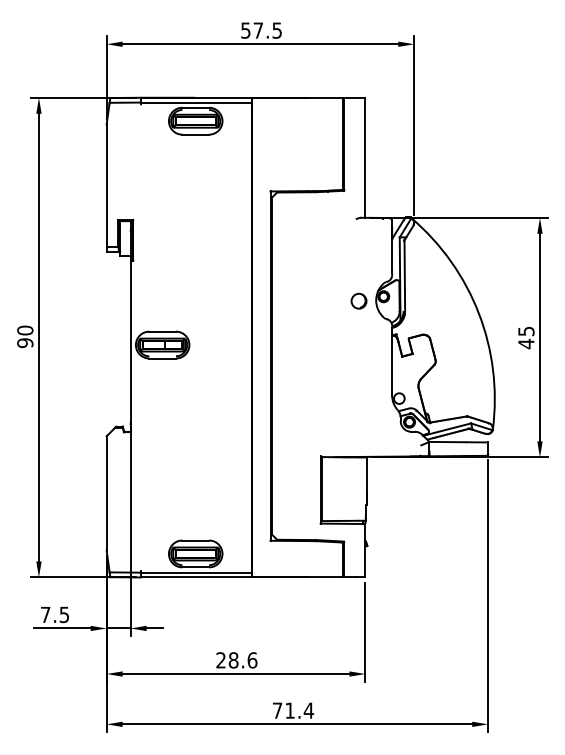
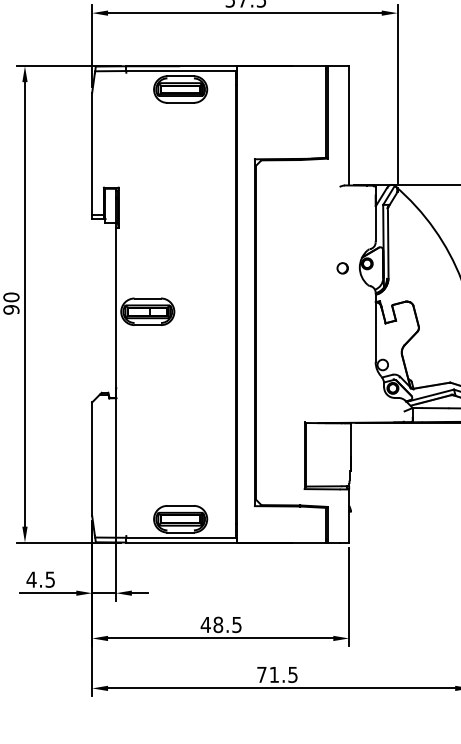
part: (358, 301) -> (342, 268), size x0.71
text: (45, 614) -> (31, 579), 7.5 -> 4.5
text: (236, 660) -> (221, 625), 28.6 -> 48.5
text: (308, 710) -> (292, 674), 71.4 -> 71.5

